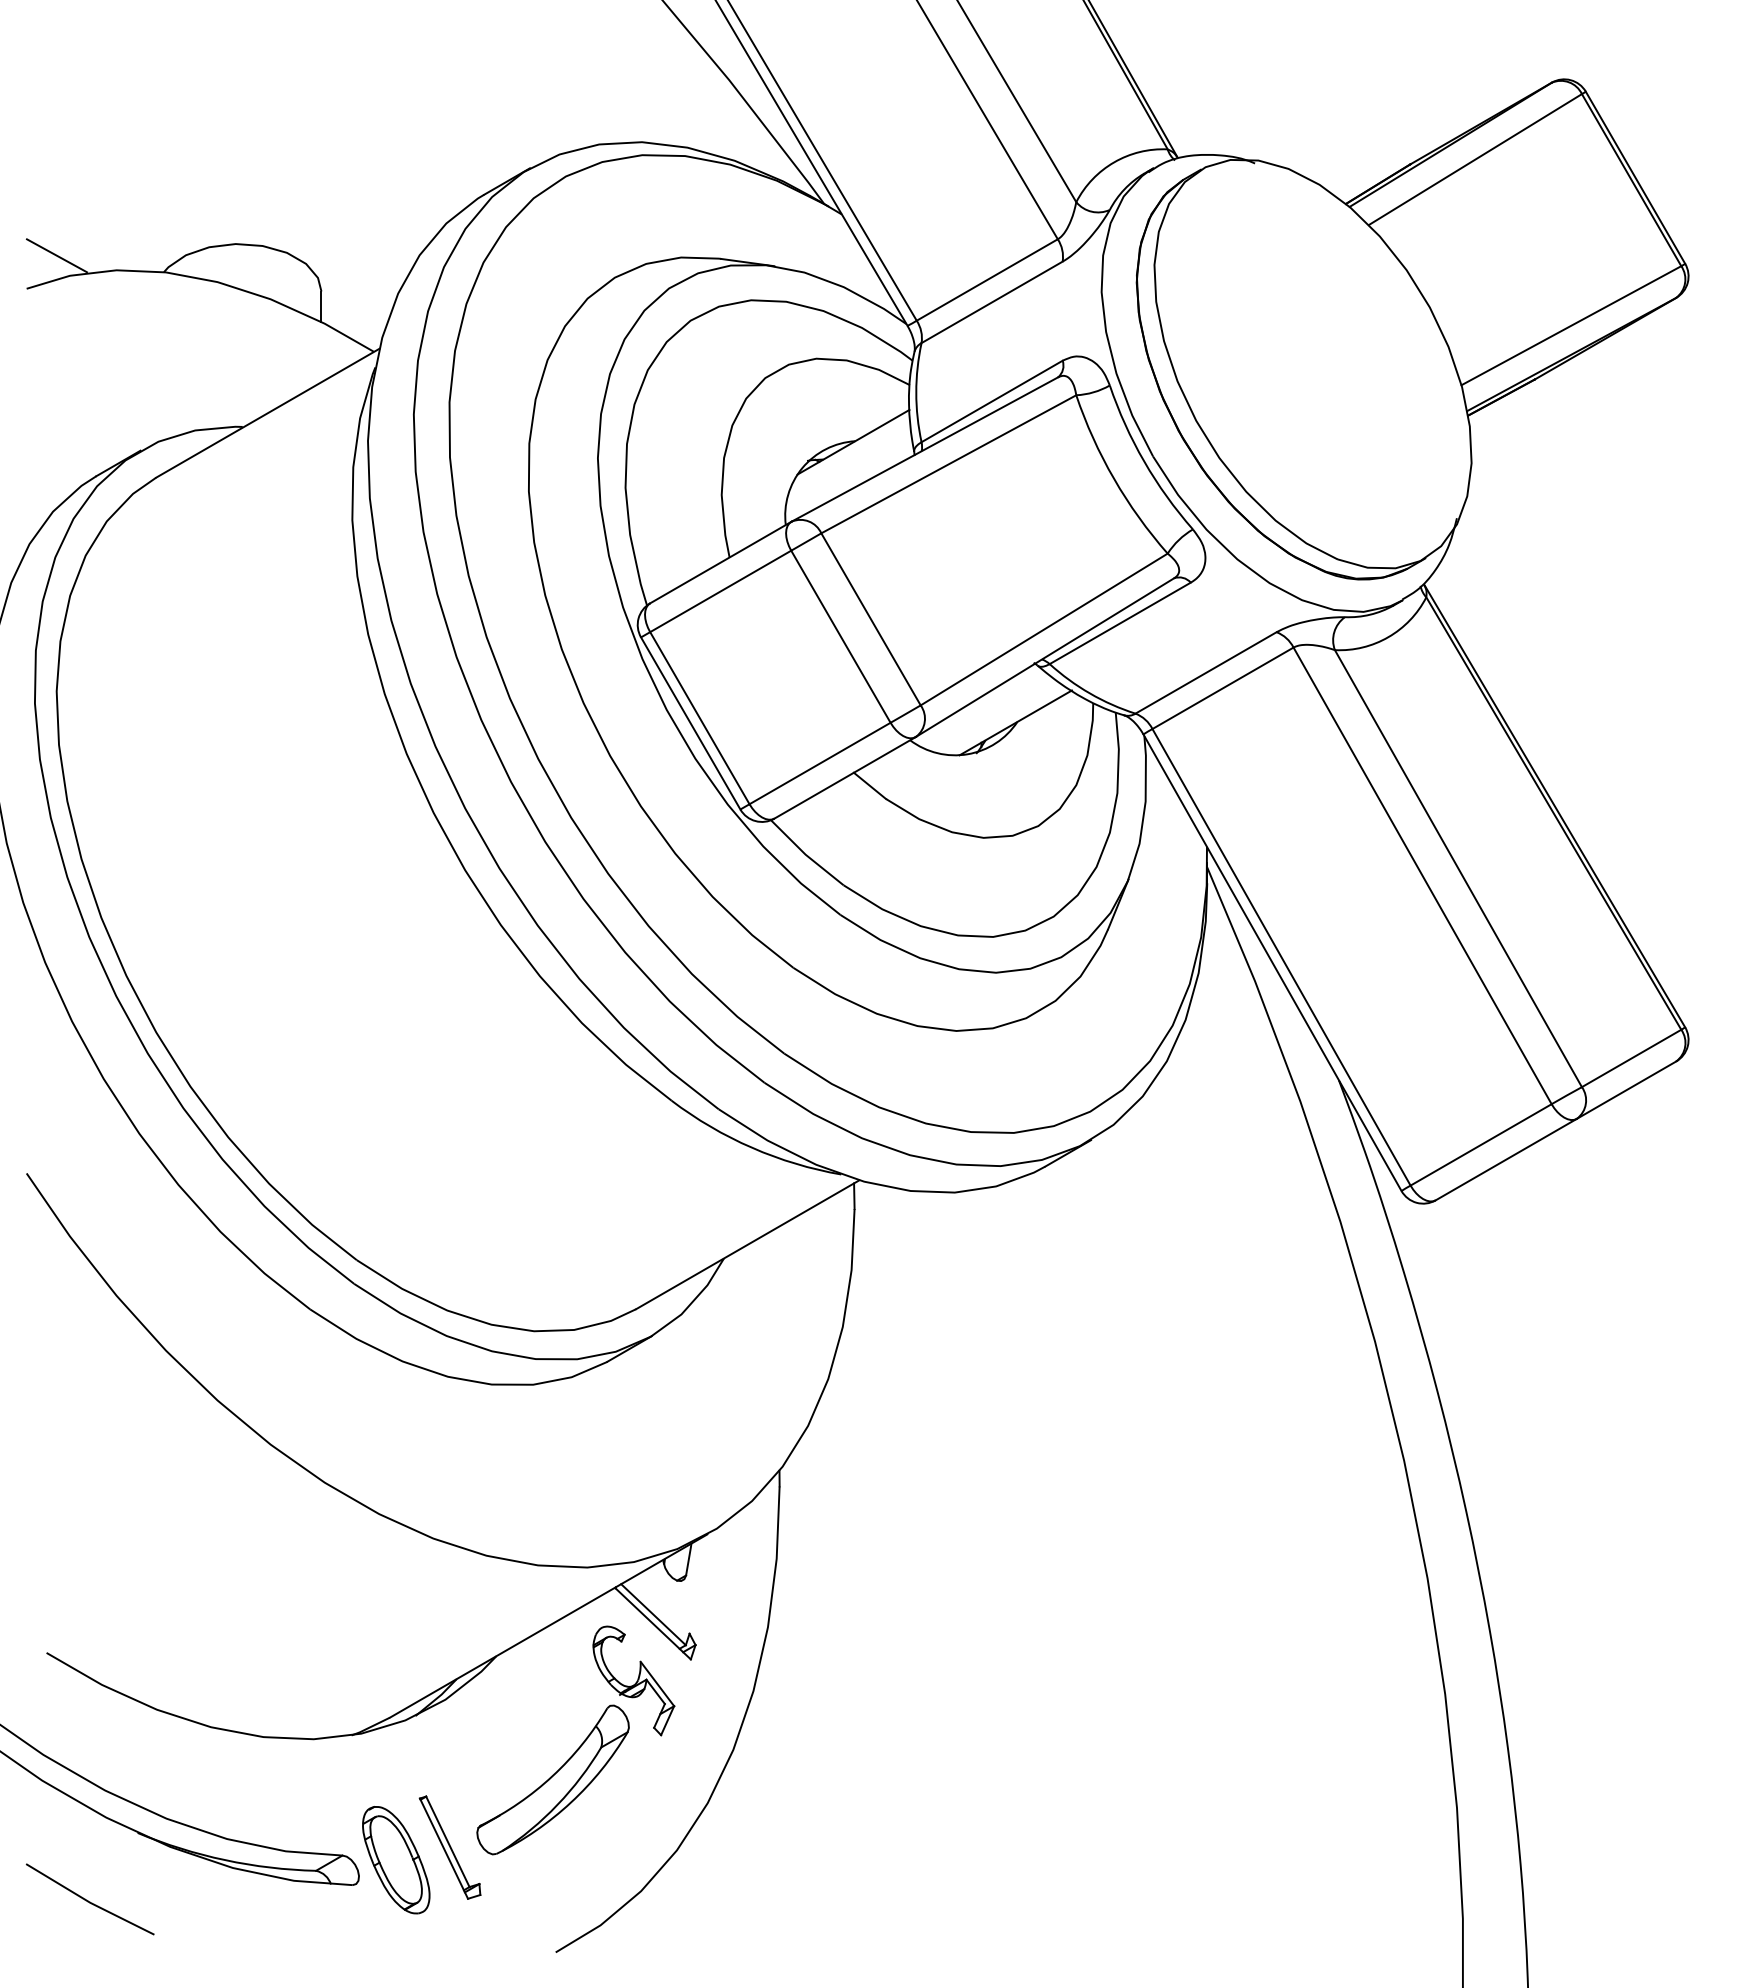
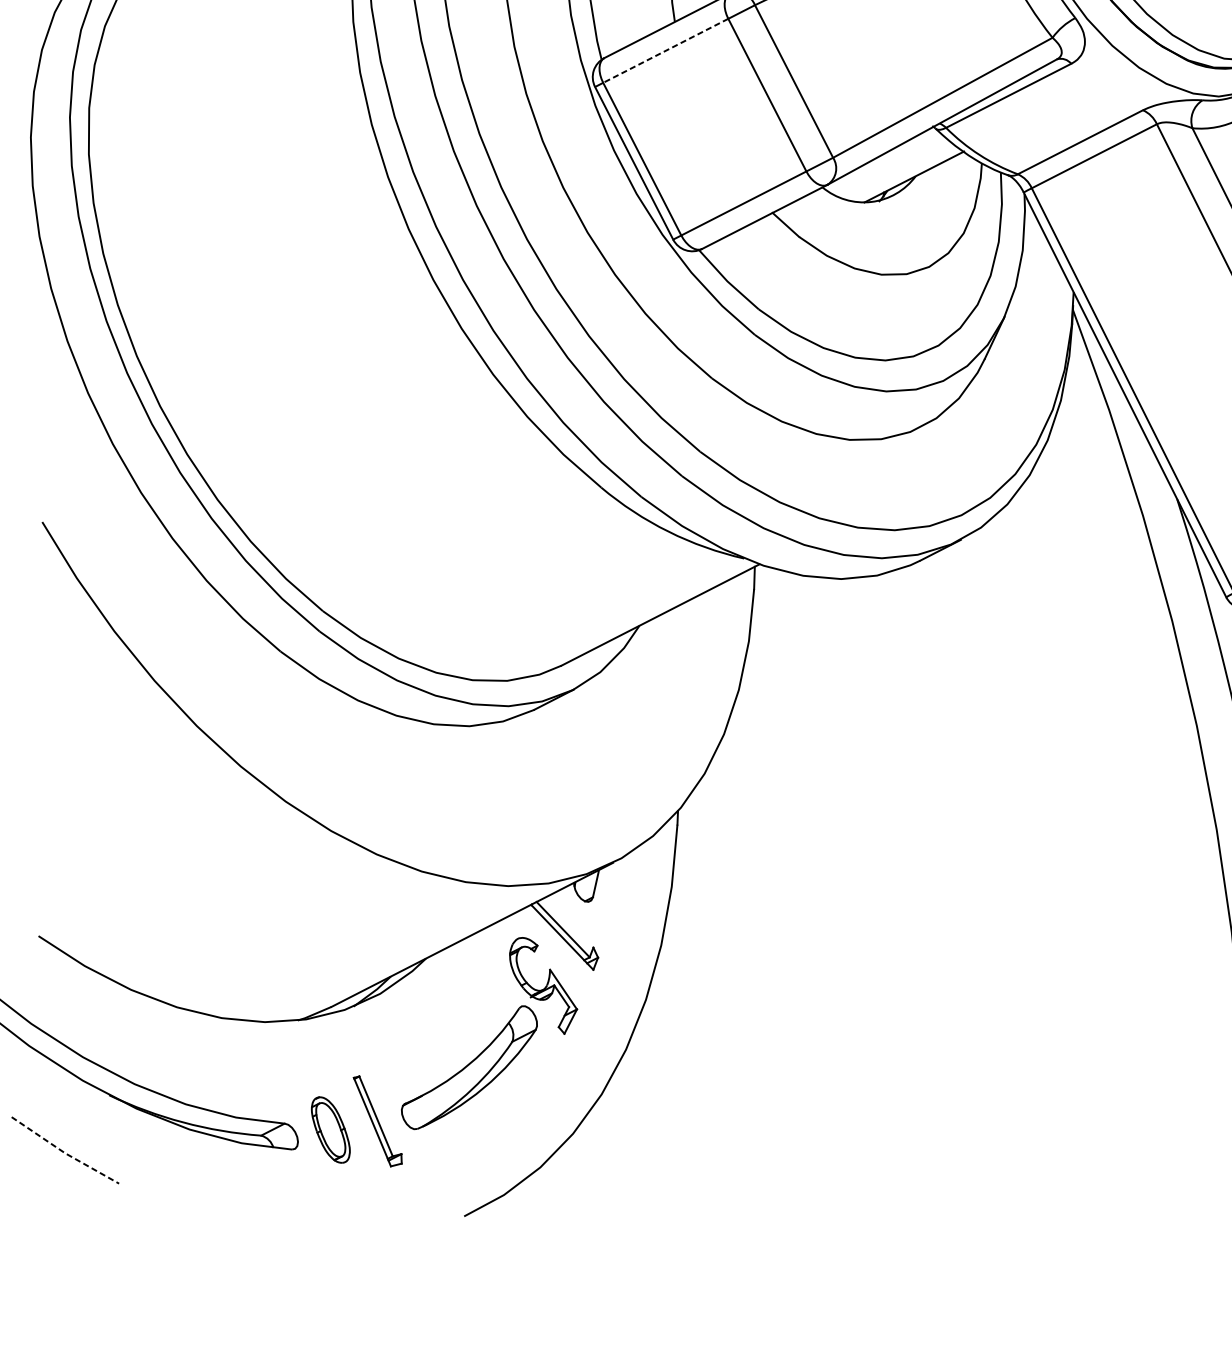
line: (720, 591) -> (665, 50), solid -> dashed
part: (396, 1860) -> (330, 1130), size x0.7
line: (89, 1902) -> (64, 1153), solid -> dashed

